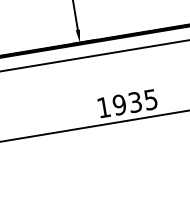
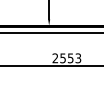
text: (126, 104) -> (66, 58), 1935 -> 2553

